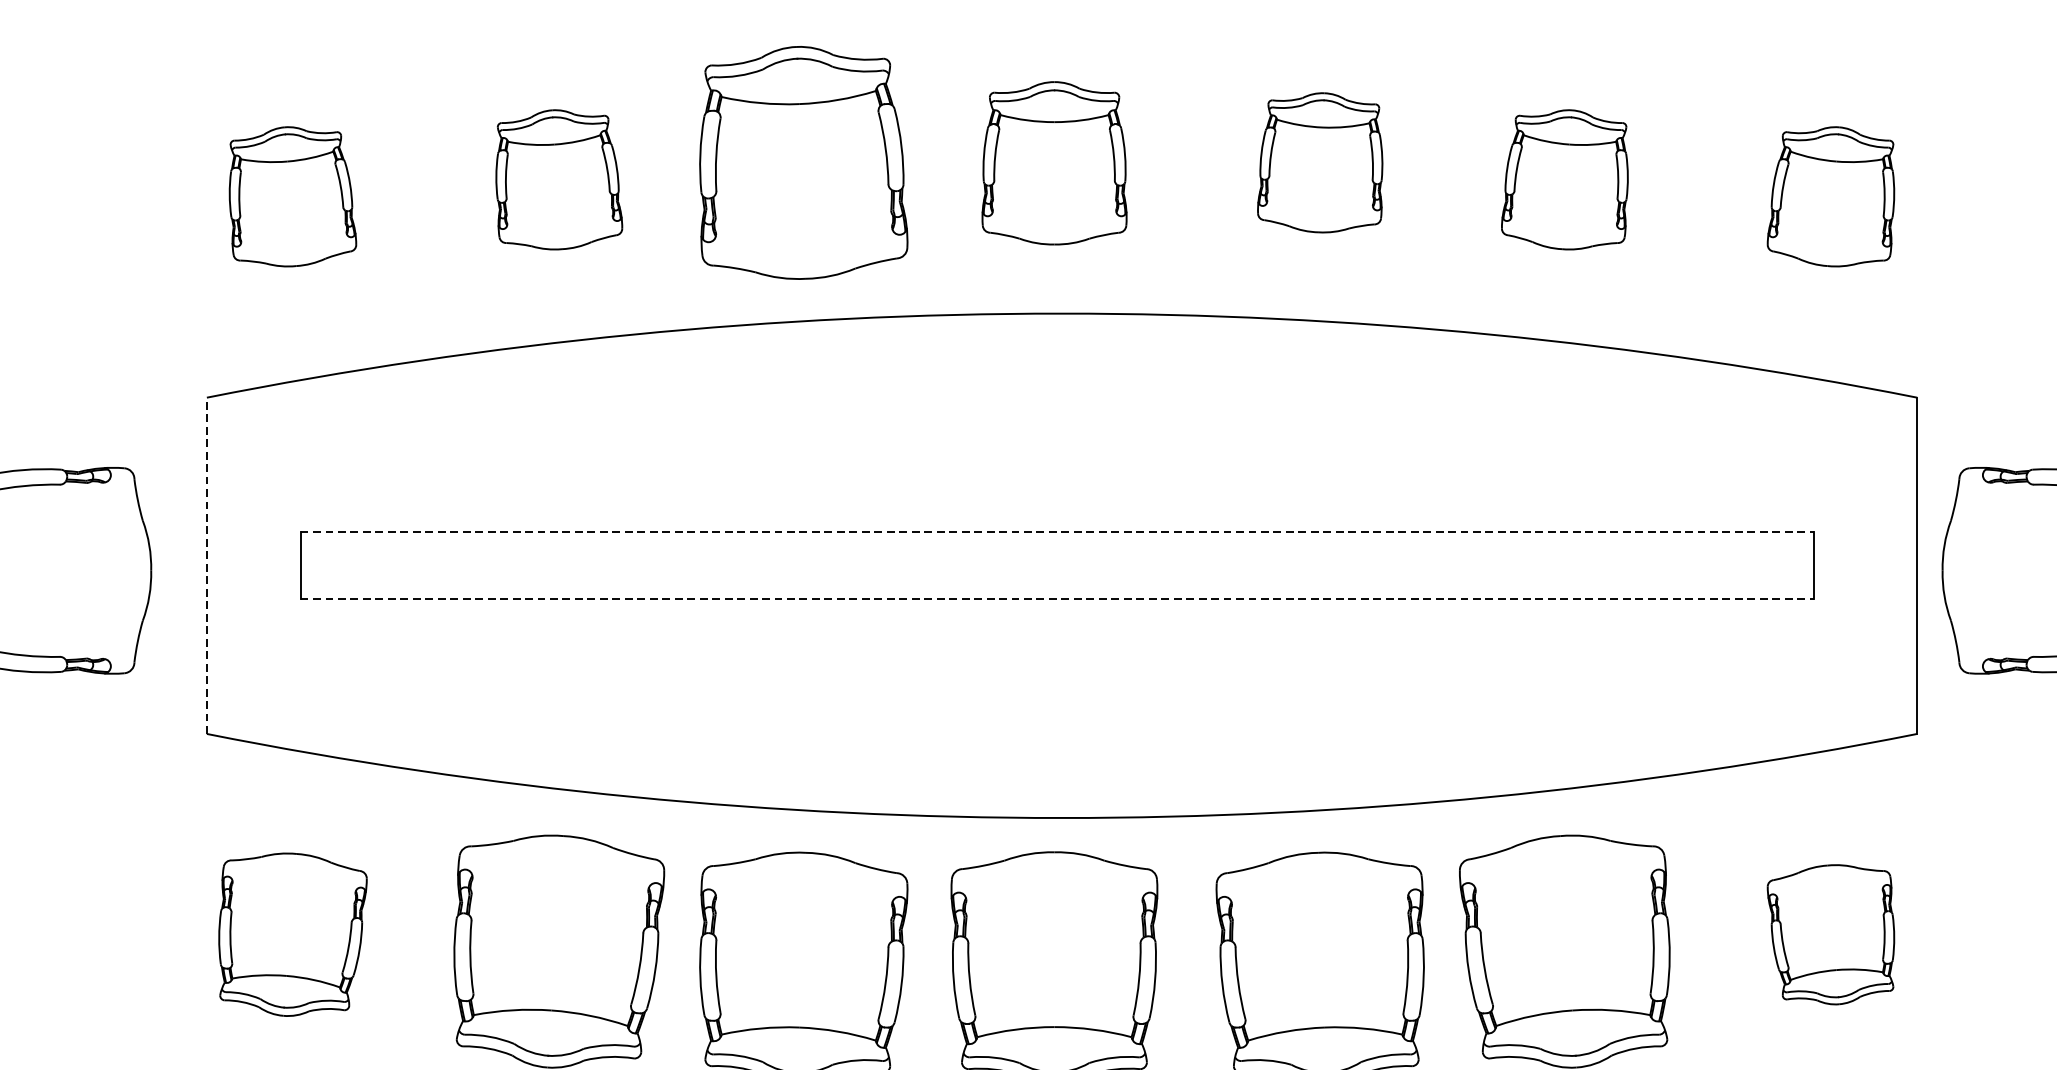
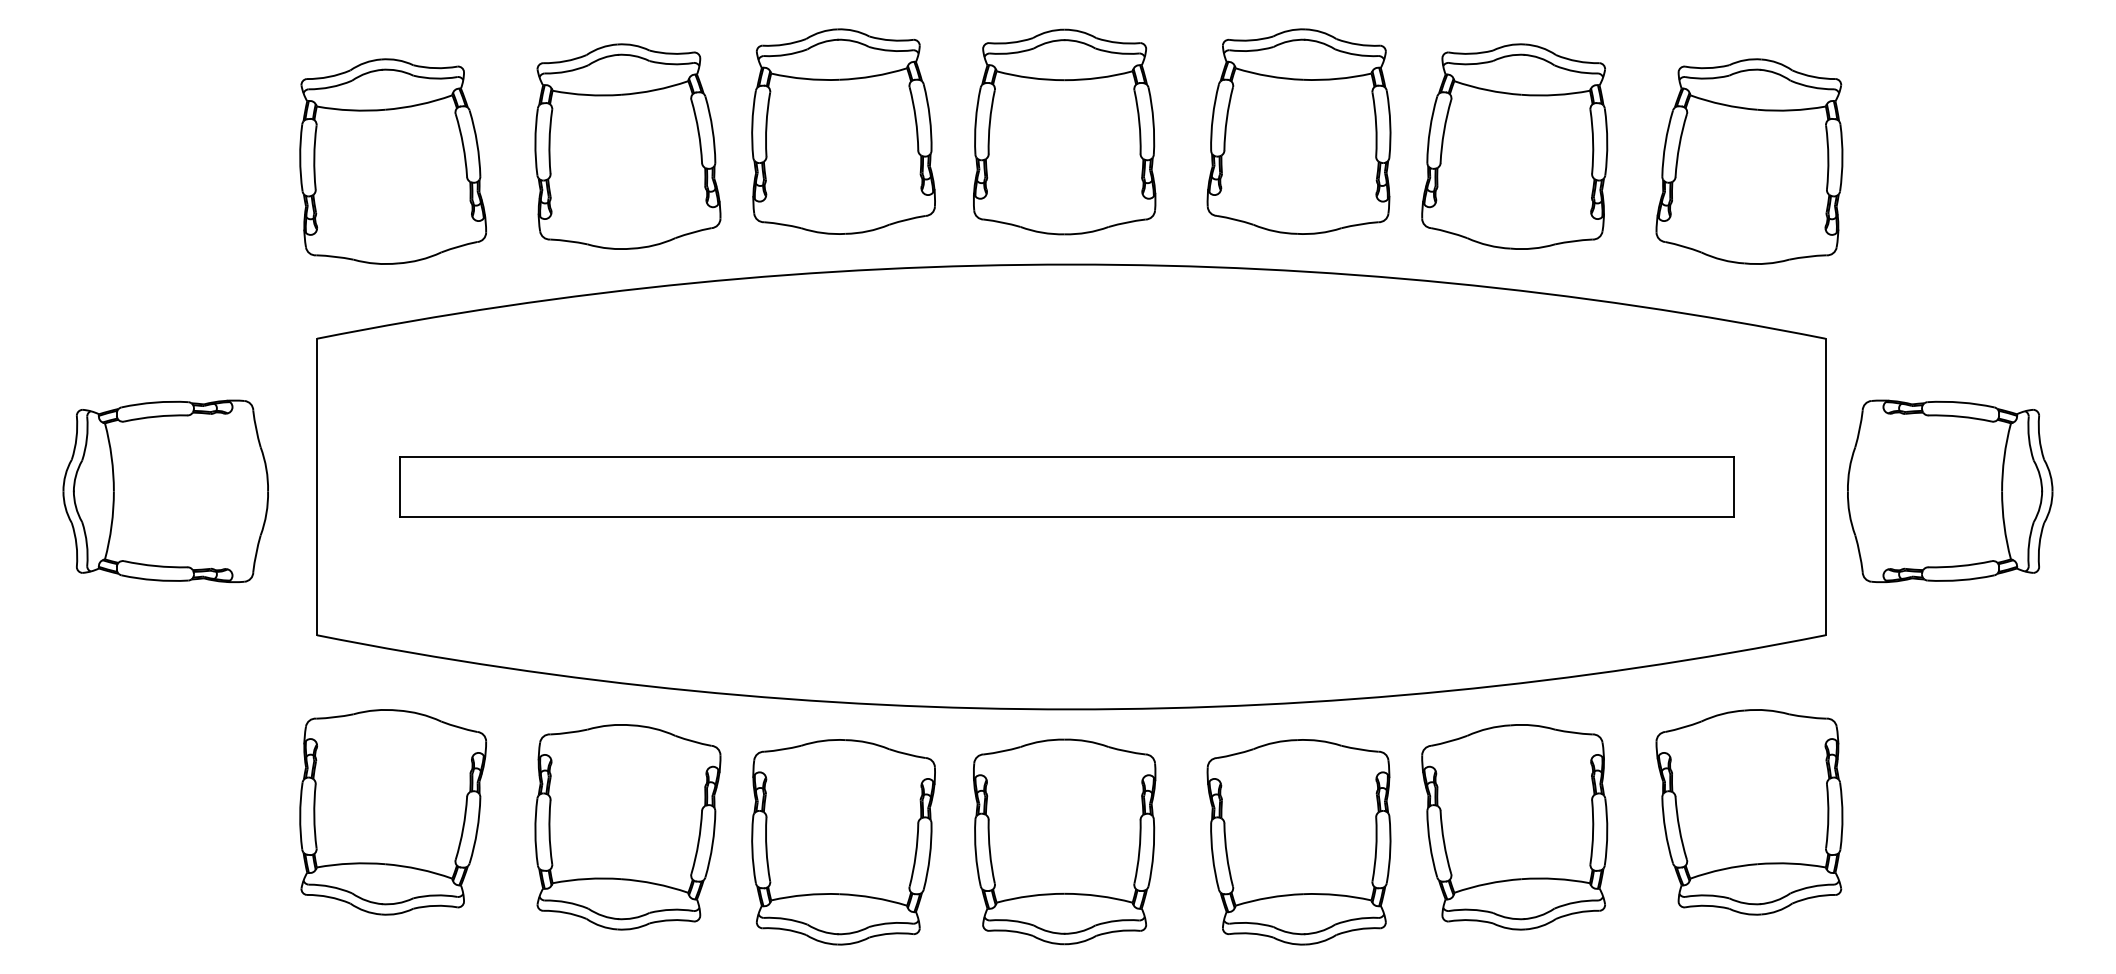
part: (1054, 162) -> (1064, 131), size x1.43
part: (1319, 162) -> (1298, 131), size x1.67
part: (558, 179) -> (627, 146), size x1.67
part: (1564, 179) -> (1514, 146), size x1.67
part: (292, 196) -> (392, 161), size x1.67
part: (1831, 196) -> (1749, 161), size x1.67
line: (1057, 532) -> (1067, 457), dashed -> solid
line: (207, 565) -> (317, 486), dashed -> solid
line: (1057, 599) -> (1067, 516), dashed -> solid
part: (292, 934) -> (392, 812), size x1.43
part: (1831, 934) -> (1749, 812), size x1.67

